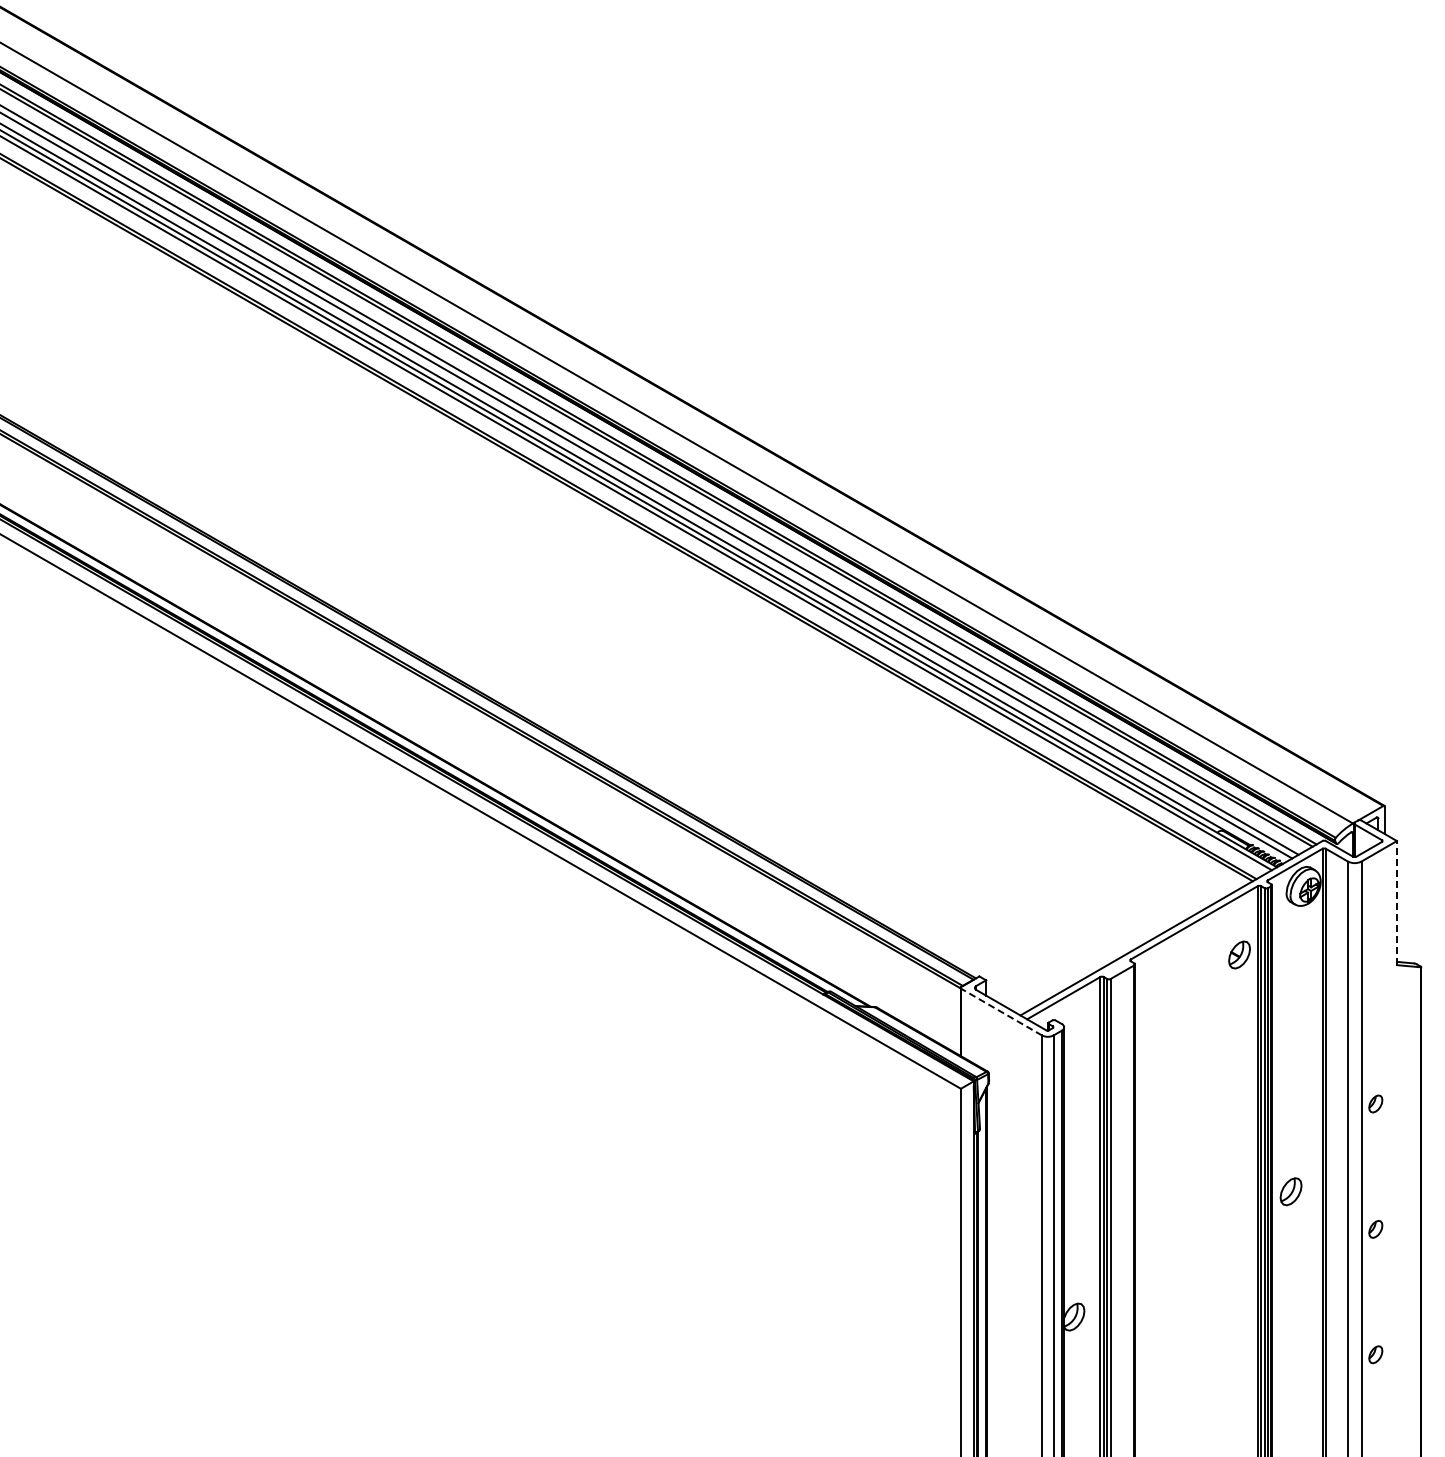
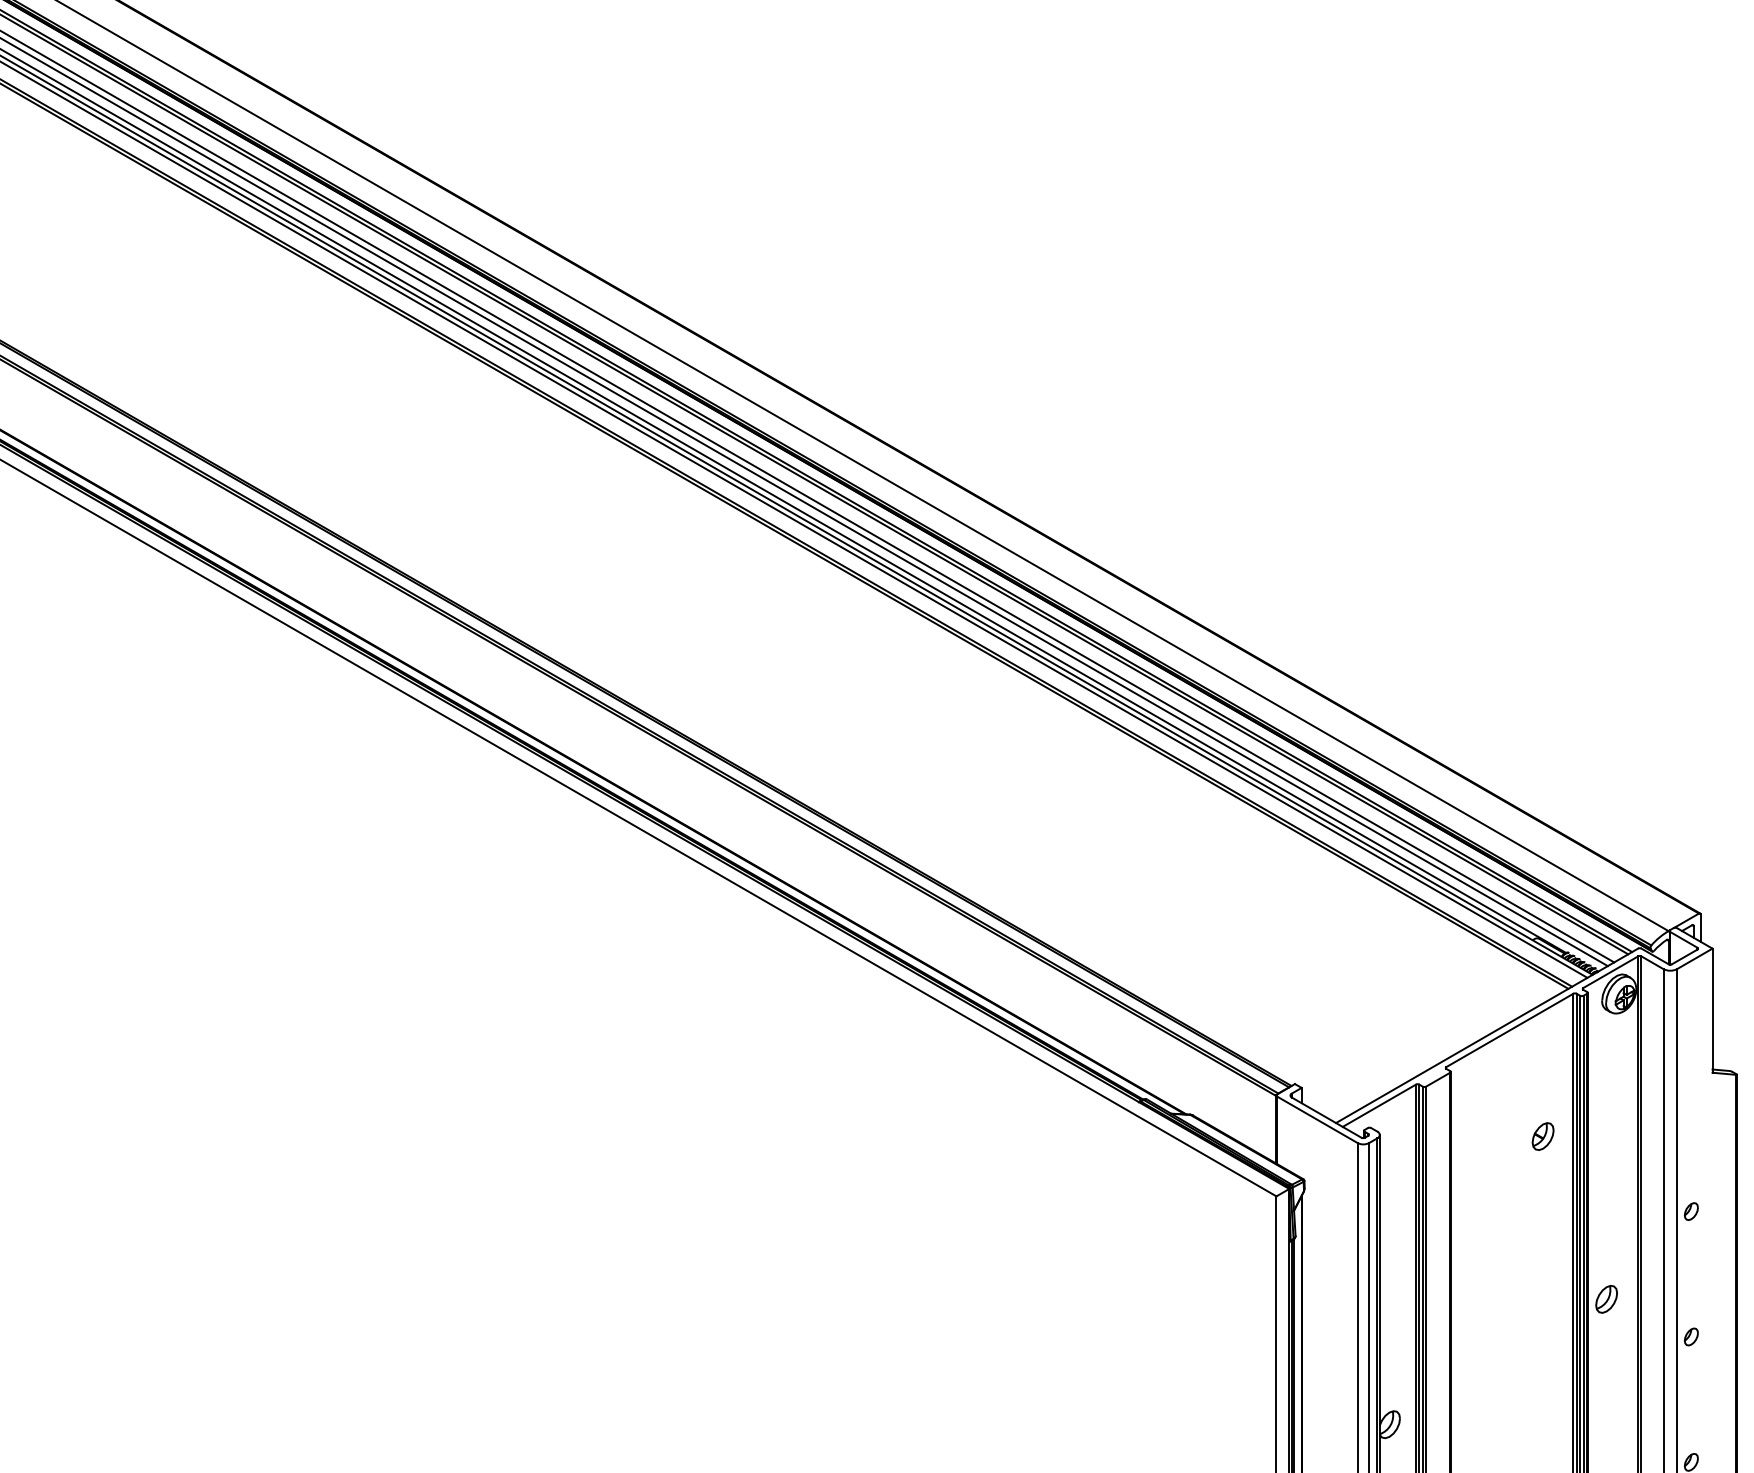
line: (1396, 902) -> (1712, 1010), dashed -> solid
part: (1238, 954) -> (1542, 1136), moved
line: (1001, 1011) -> (1317, 1119), dashed -> solid

